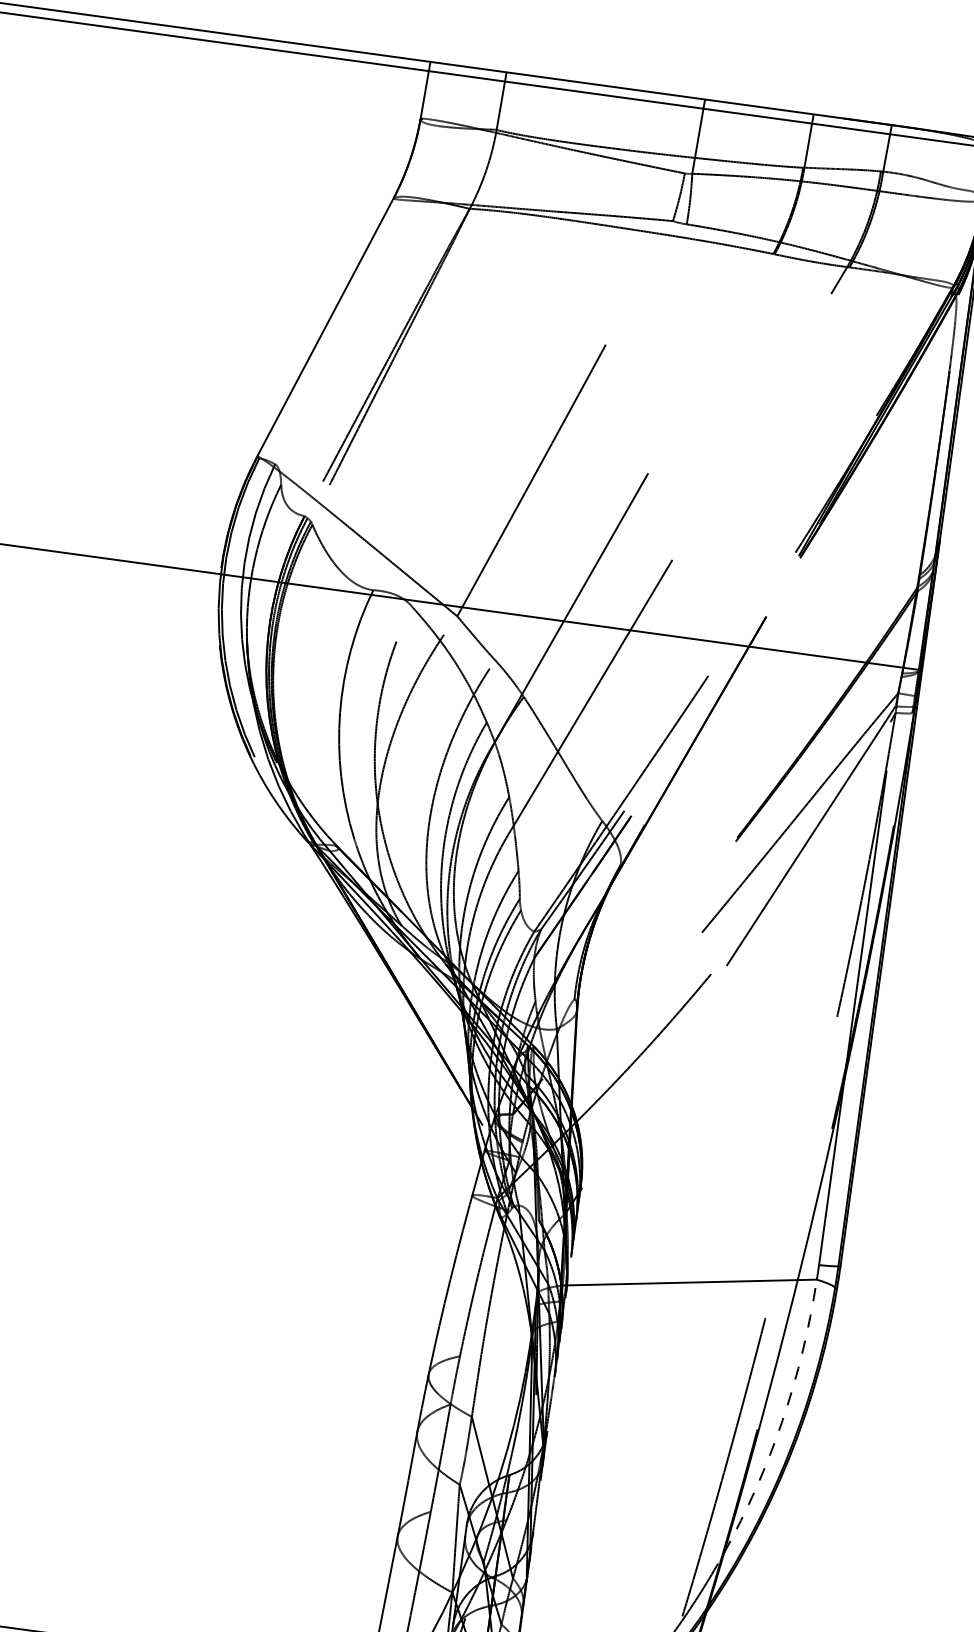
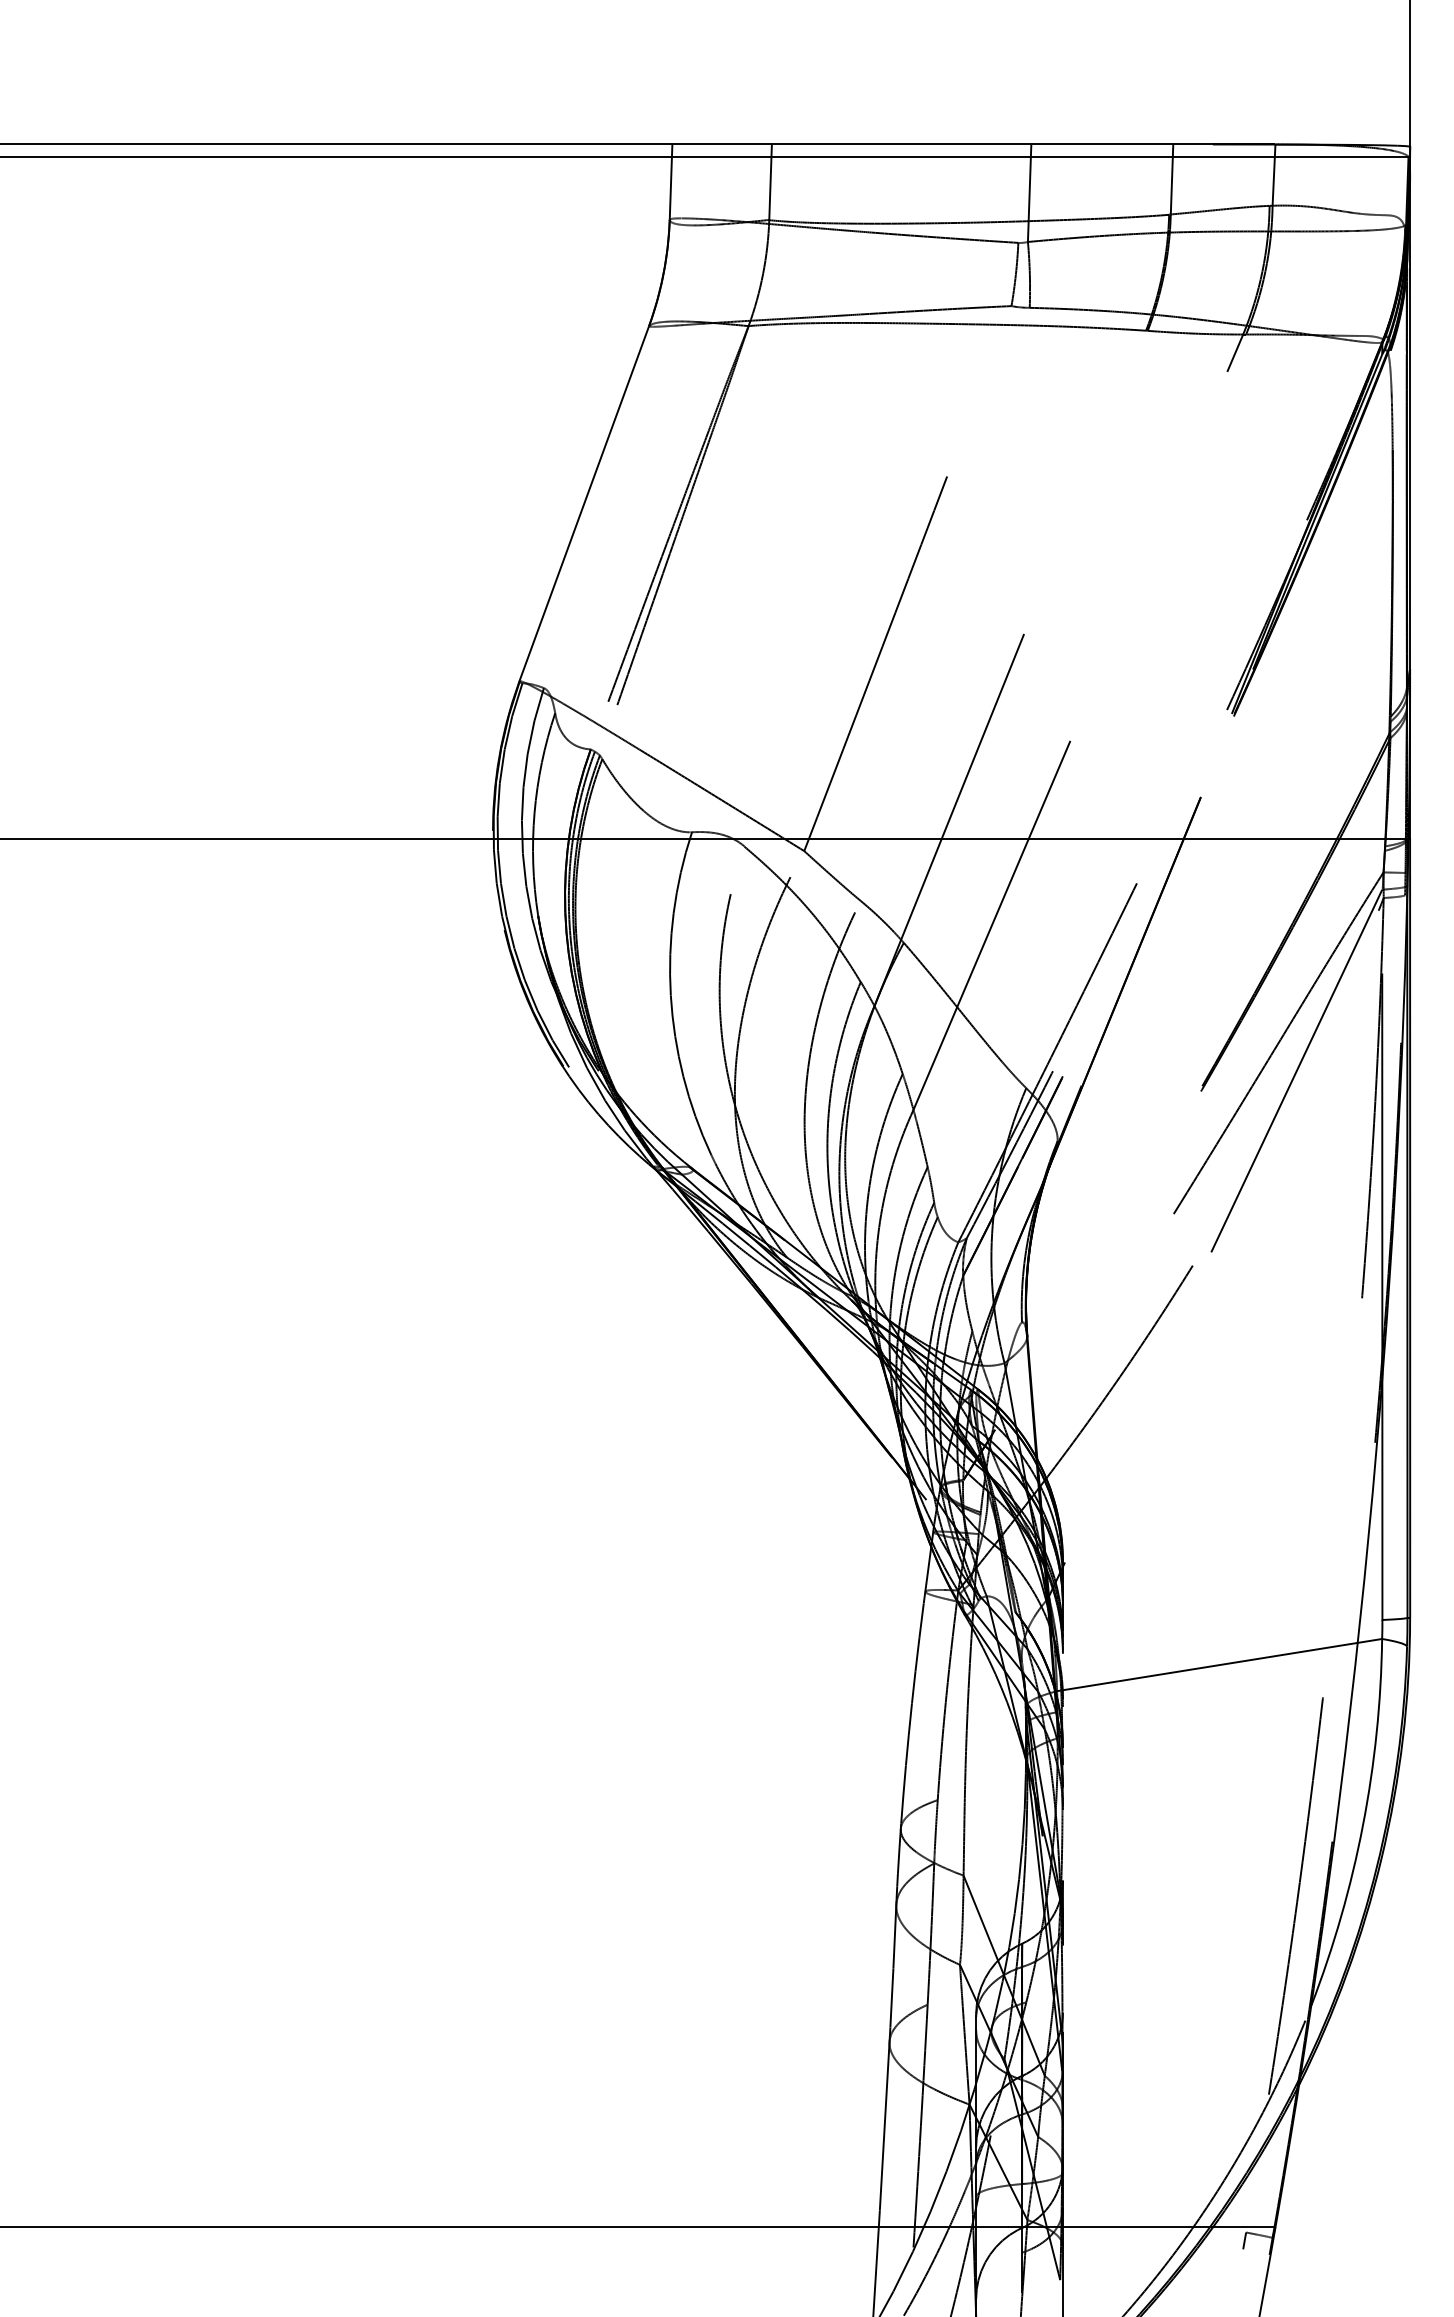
arc: (782, 1420) -> (1362, 1825), dashed -> solid

